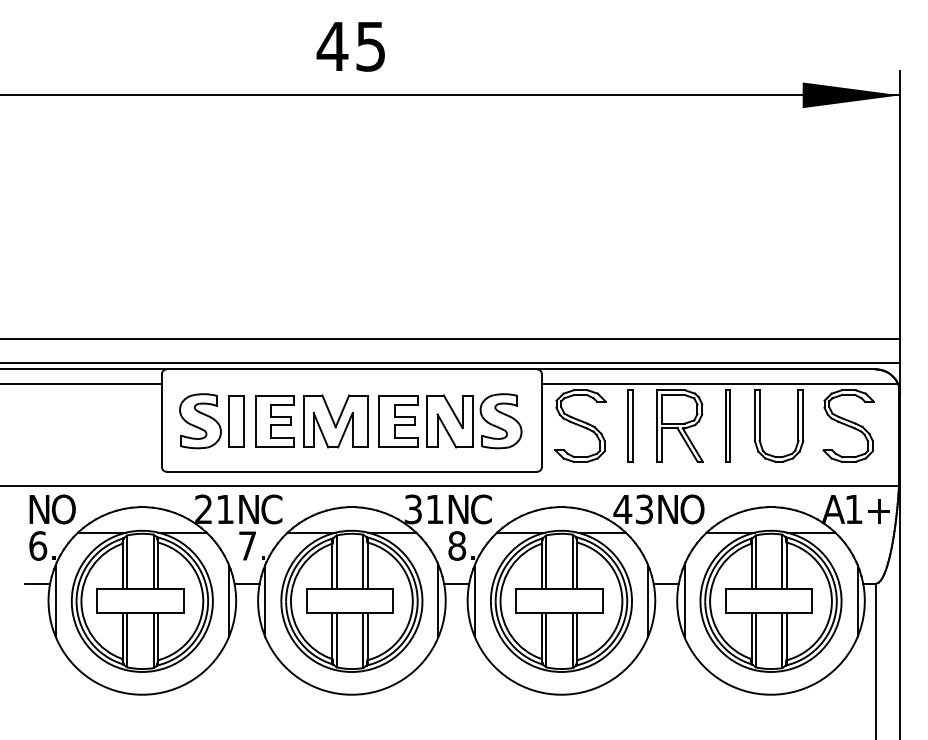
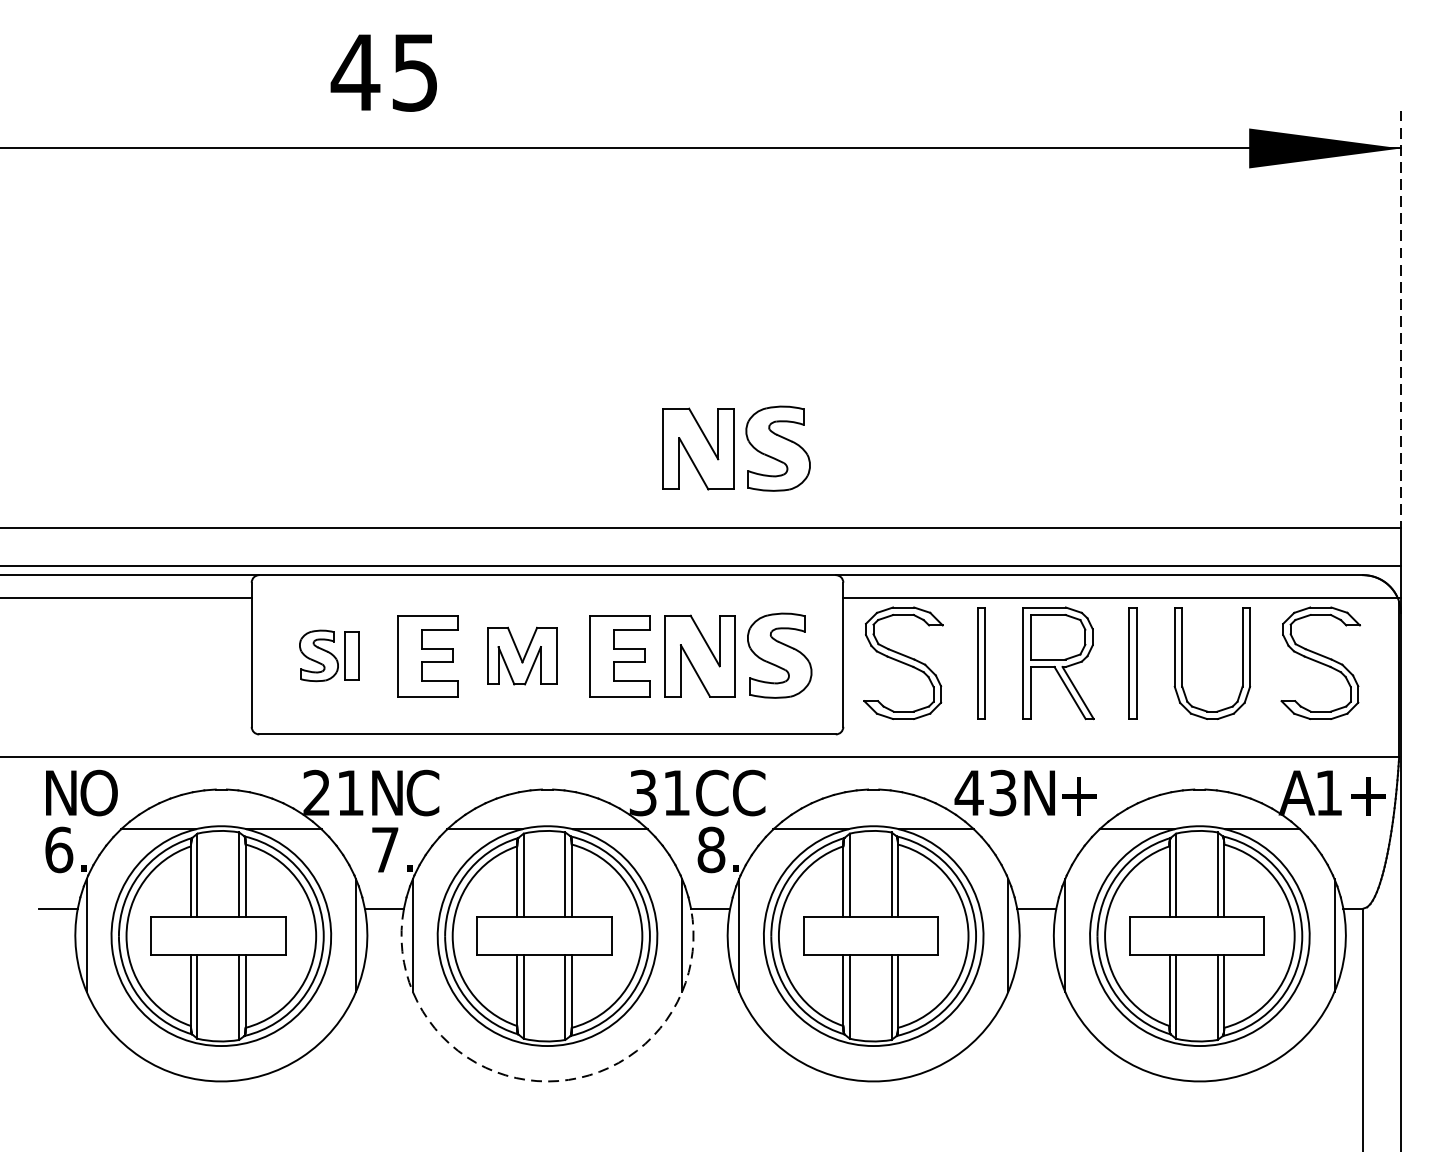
text: (350, 46) -> (383, 72), moved
line: (900, 205) -> (1401, 319), solid -> dashed
part: (473, 288) -> (736, 449), added
part: (211, 421) -> (328, 656), size x0.6
part: (335, 421) -> (521, 656), size x0.7
text: (457, 509) -> (711, 793), N -> C
text: (692, 509) -> (1077, 793), O -> +
arc: (351, 694) -> (546, 1081), solid -> dashed

